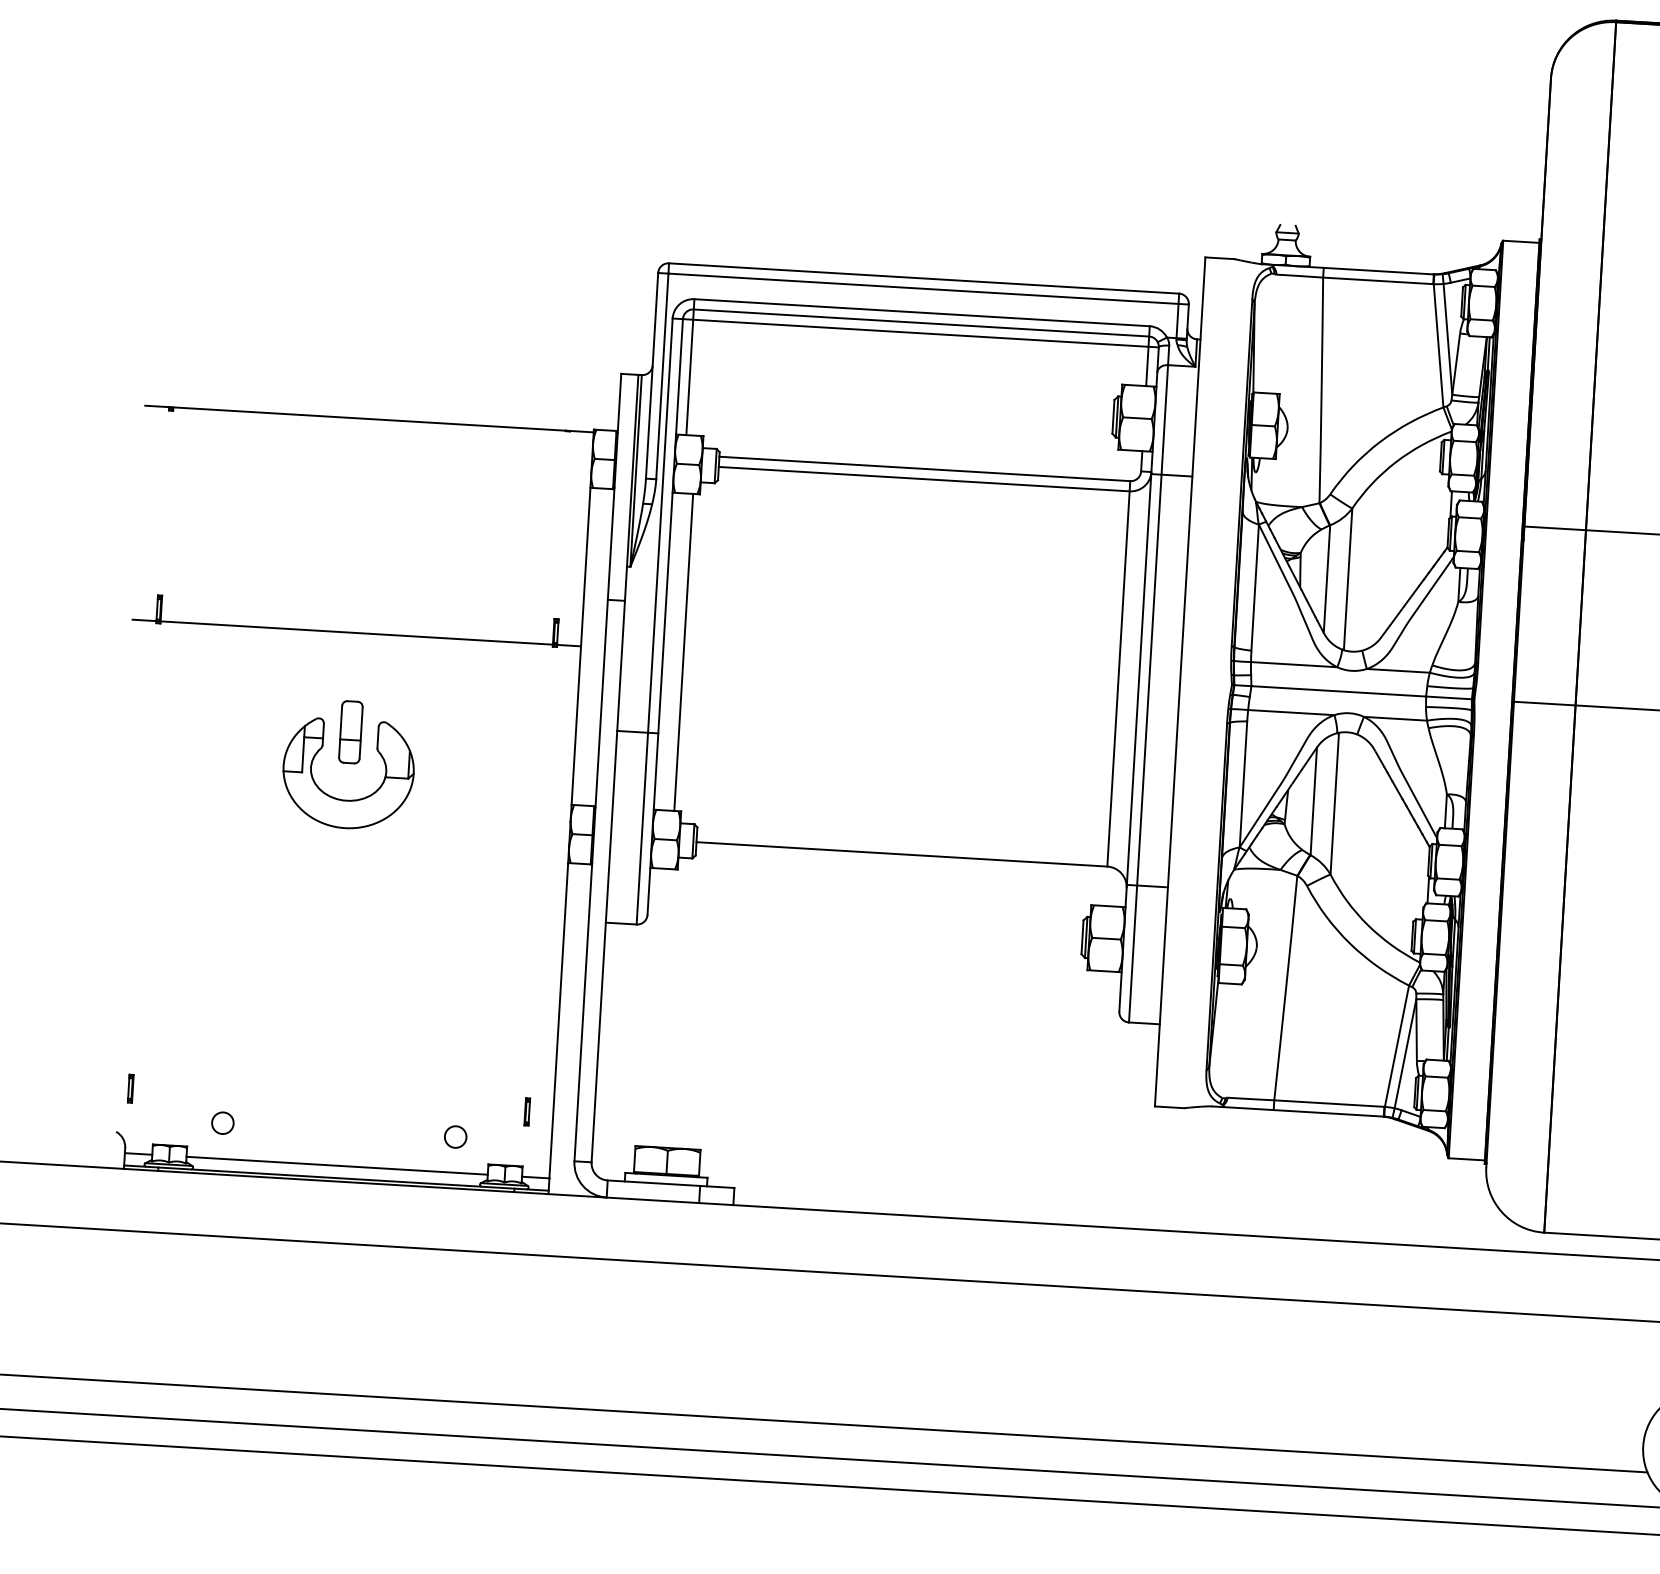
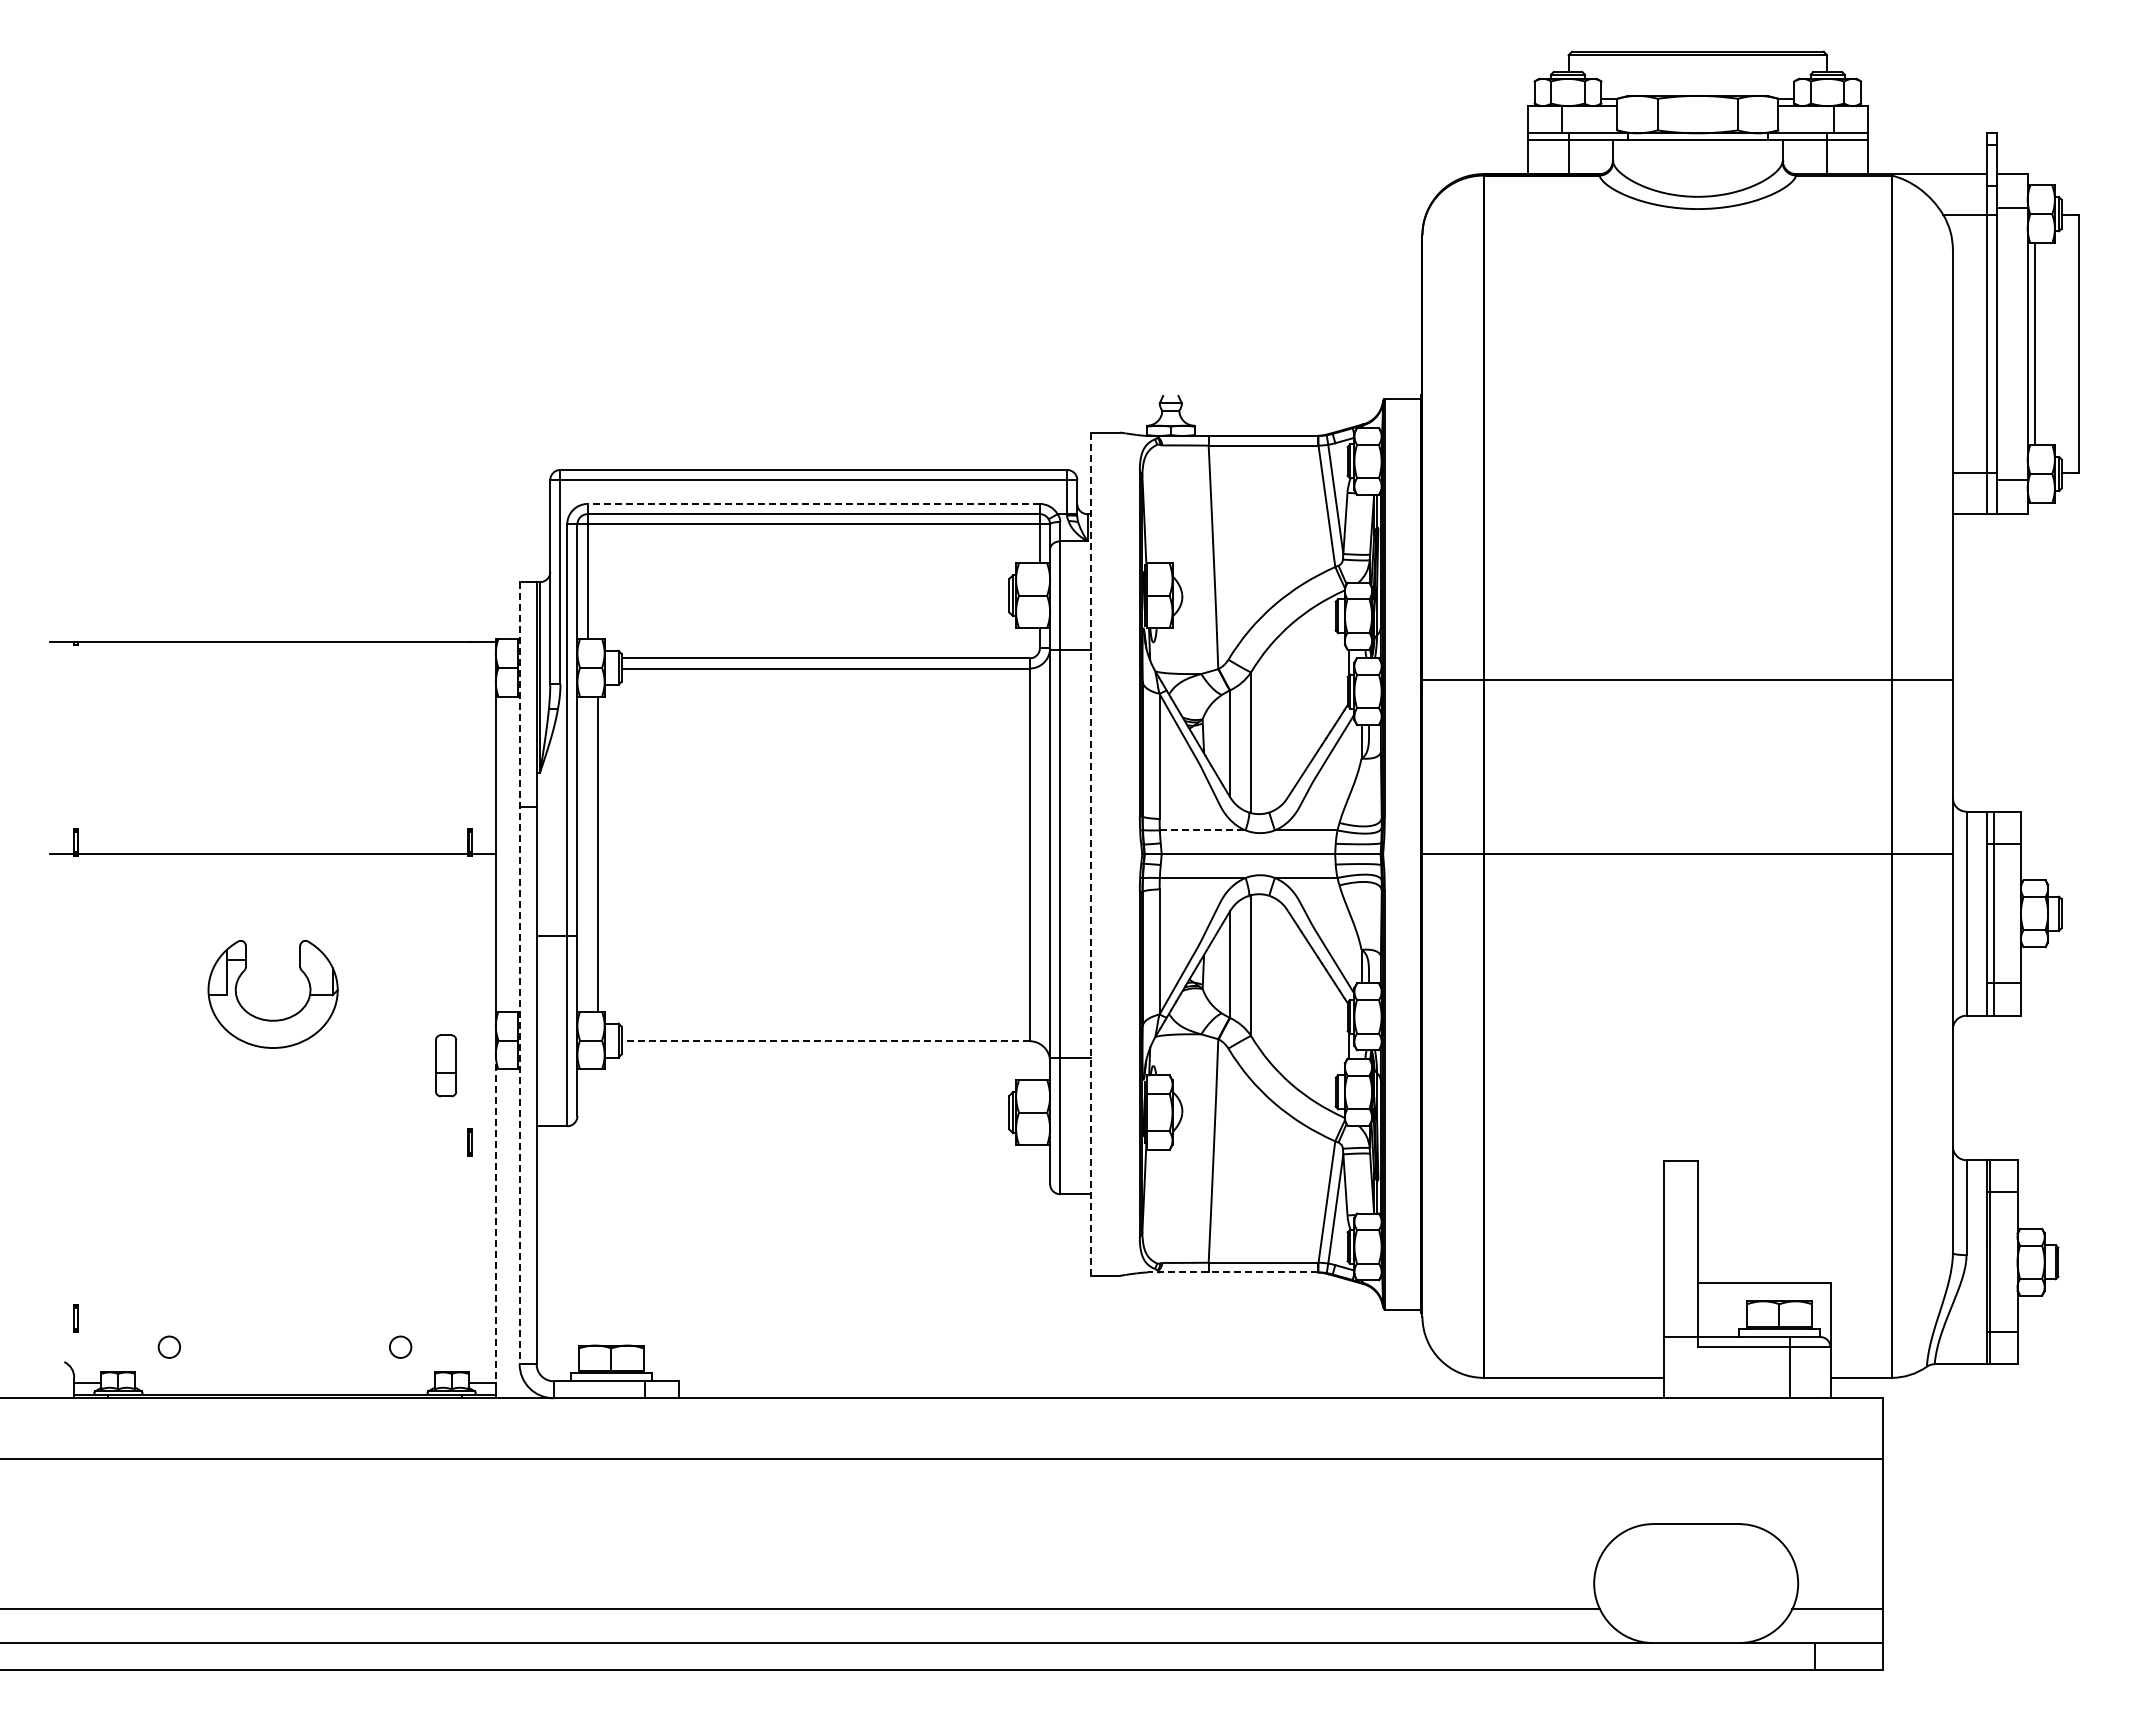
line: (921, 312) -> (813, 503), solid -> dashed
line: (1293, 664) -> (1202, 830), solid -> dashed
line: (1179, 682) -> (1090, 854), solid -> dashed
part: (351, 732) -> (446, 1065), moved
line: (597, 767) -> (519, 973), solid -> dashed
line: (901, 854) -> (825, 1041), solid -> dashed
line: (558, 1012) -> (495, 1217), solid -> dashed
line: (1297, 1111) -> (1232, 1272), solid -> dashed
part: (526, 1112) -> (469, 1142), moved
line: (336, 1165) -> (284, 1382), removed

